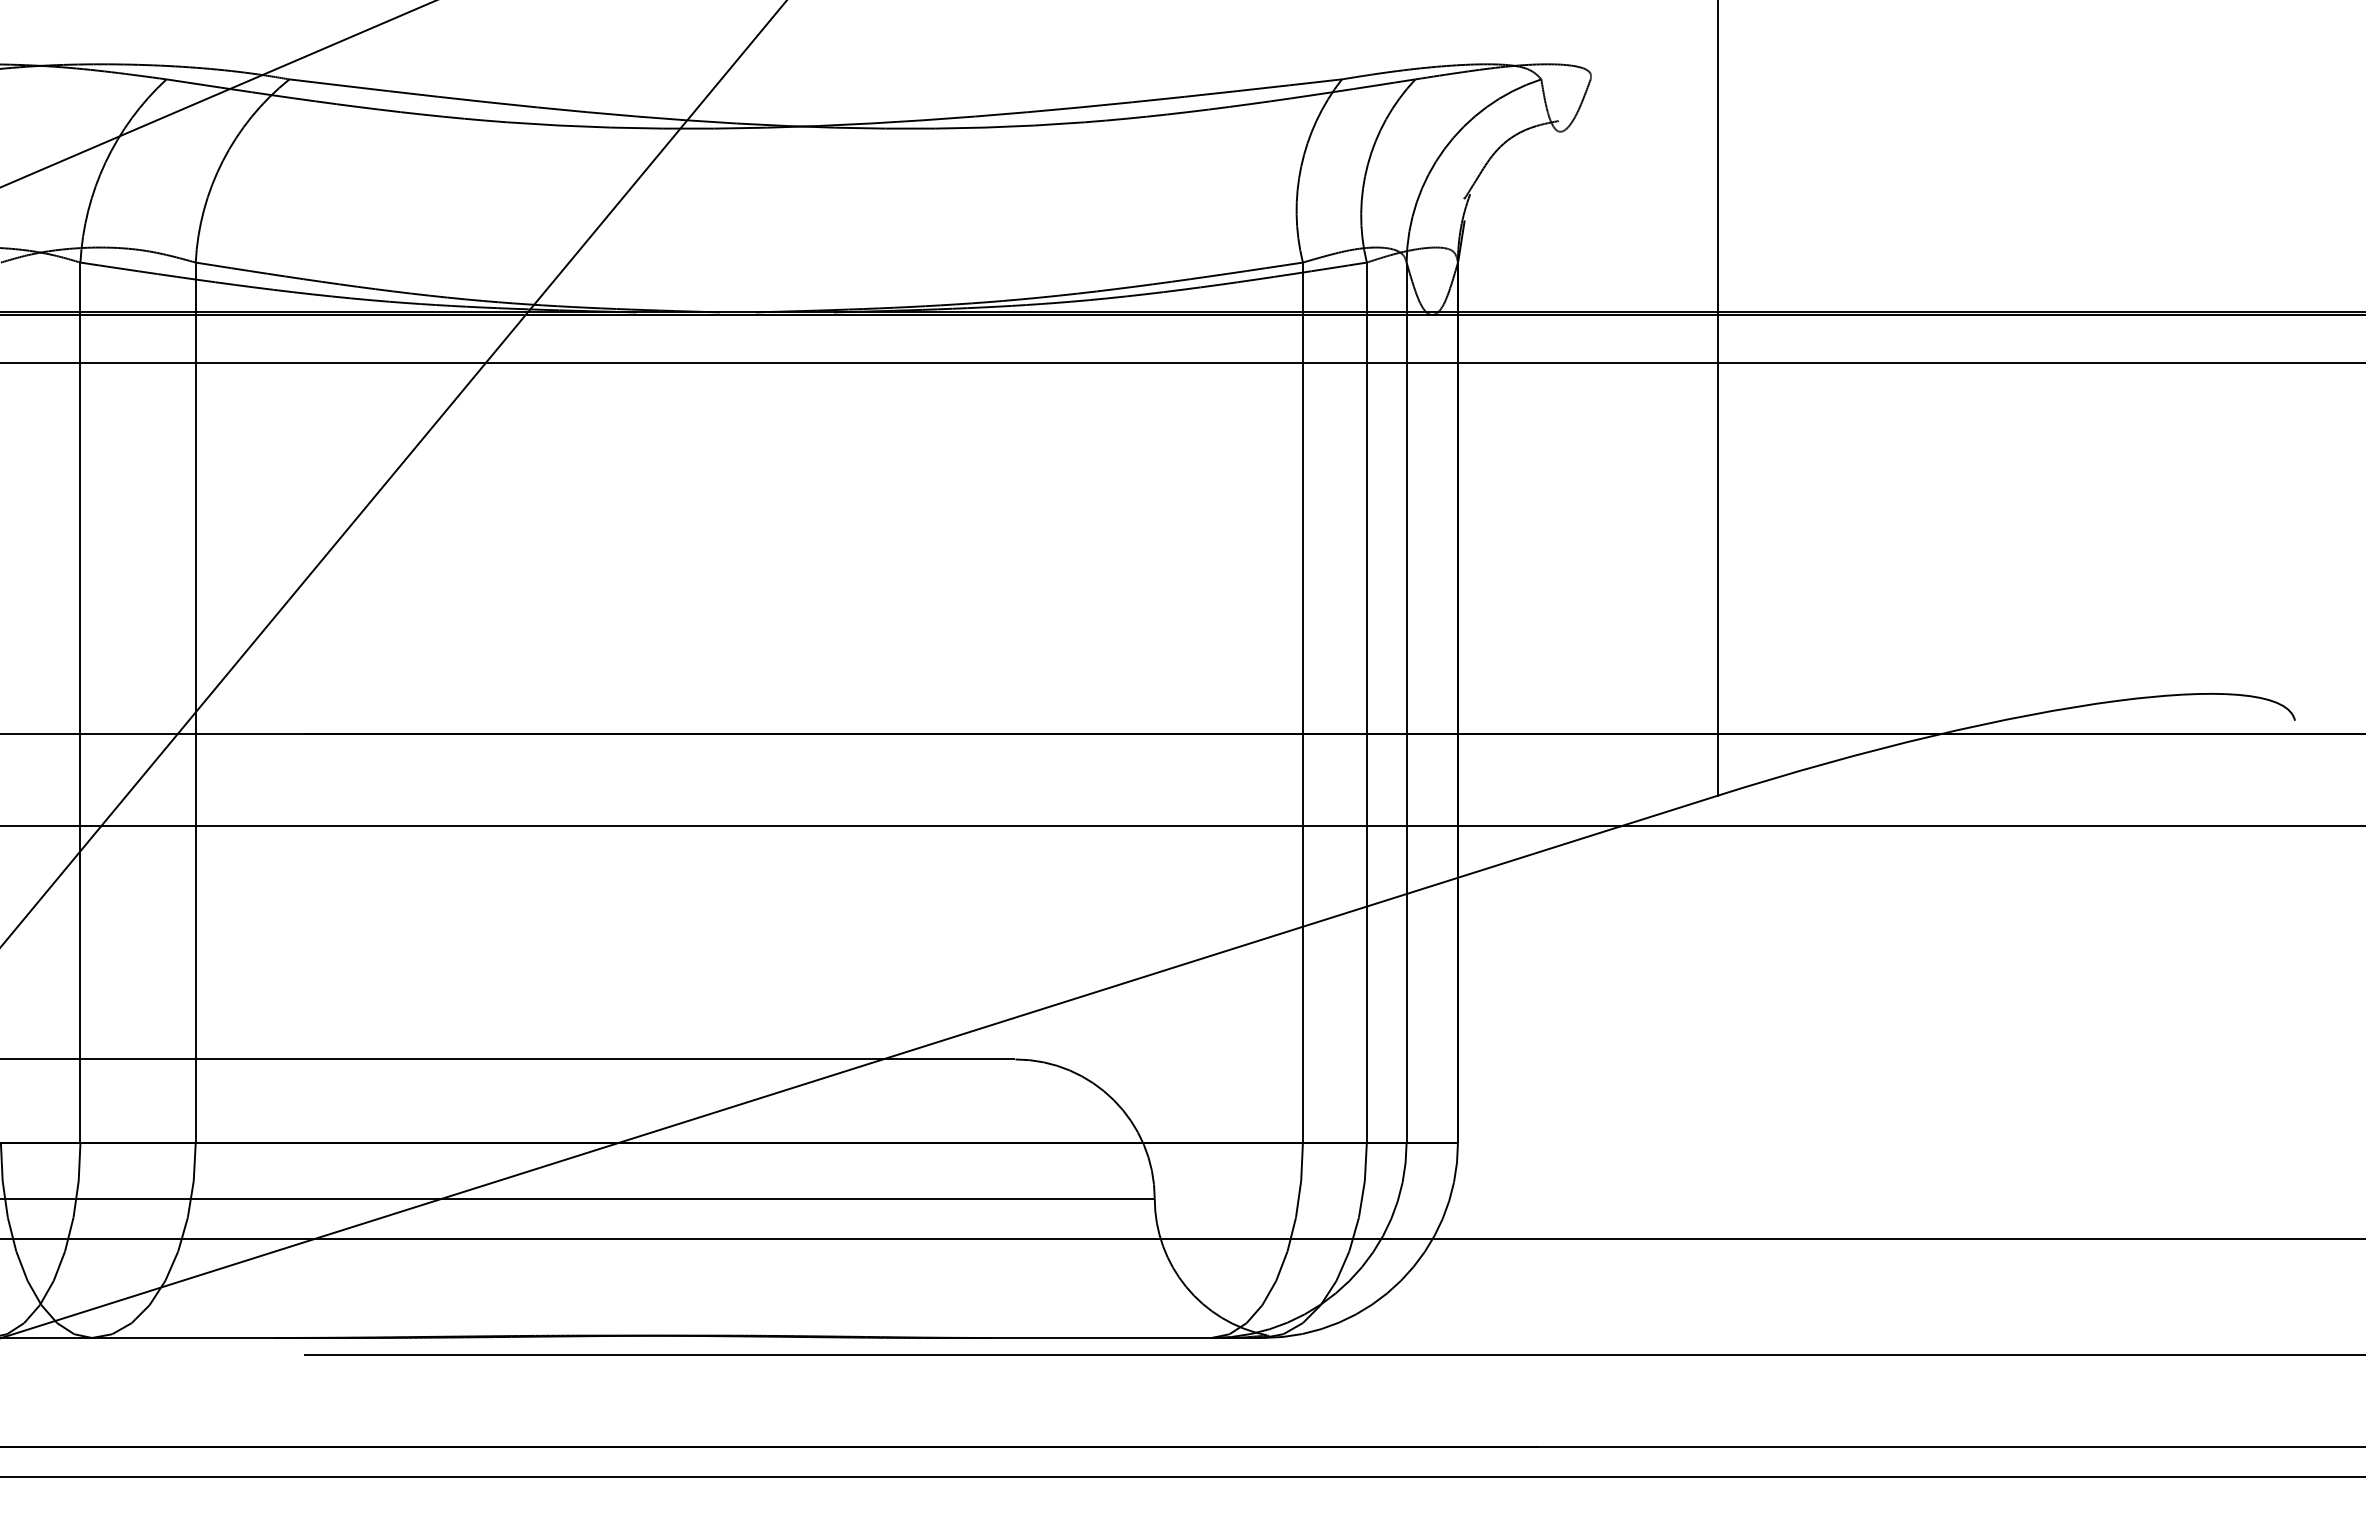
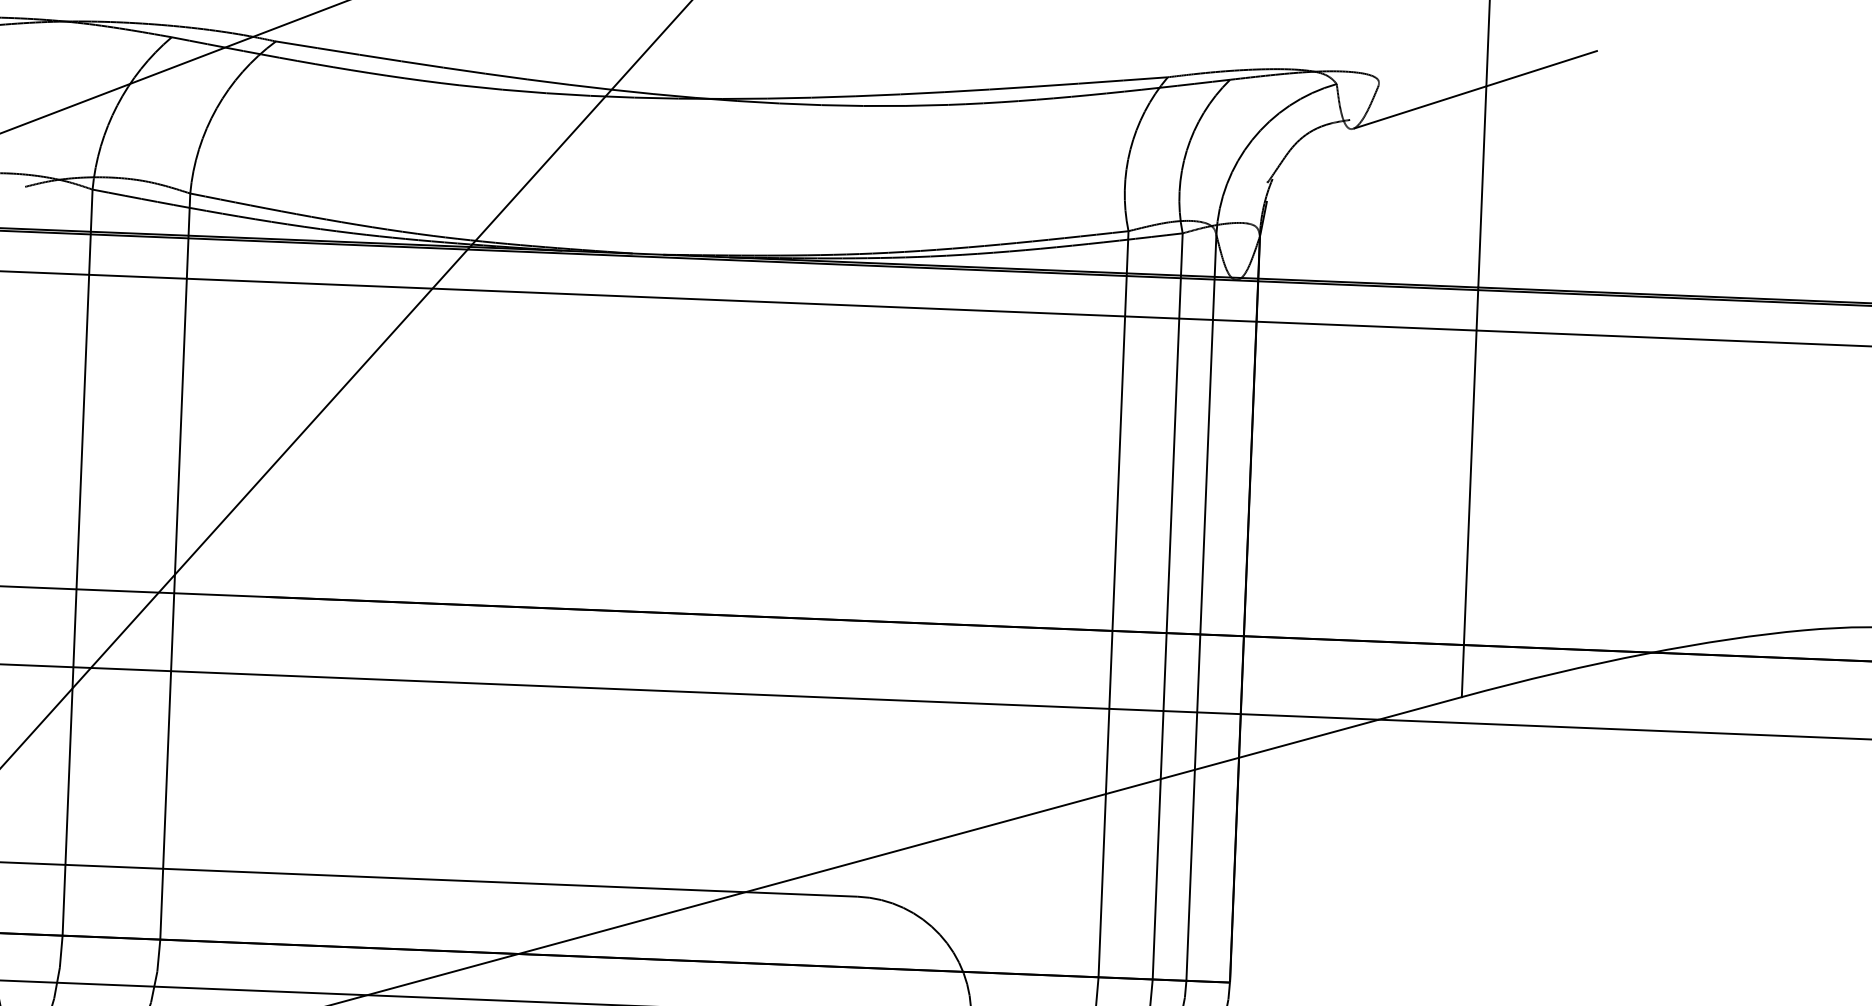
line: (1705, 79) -> (1475, 89), added

